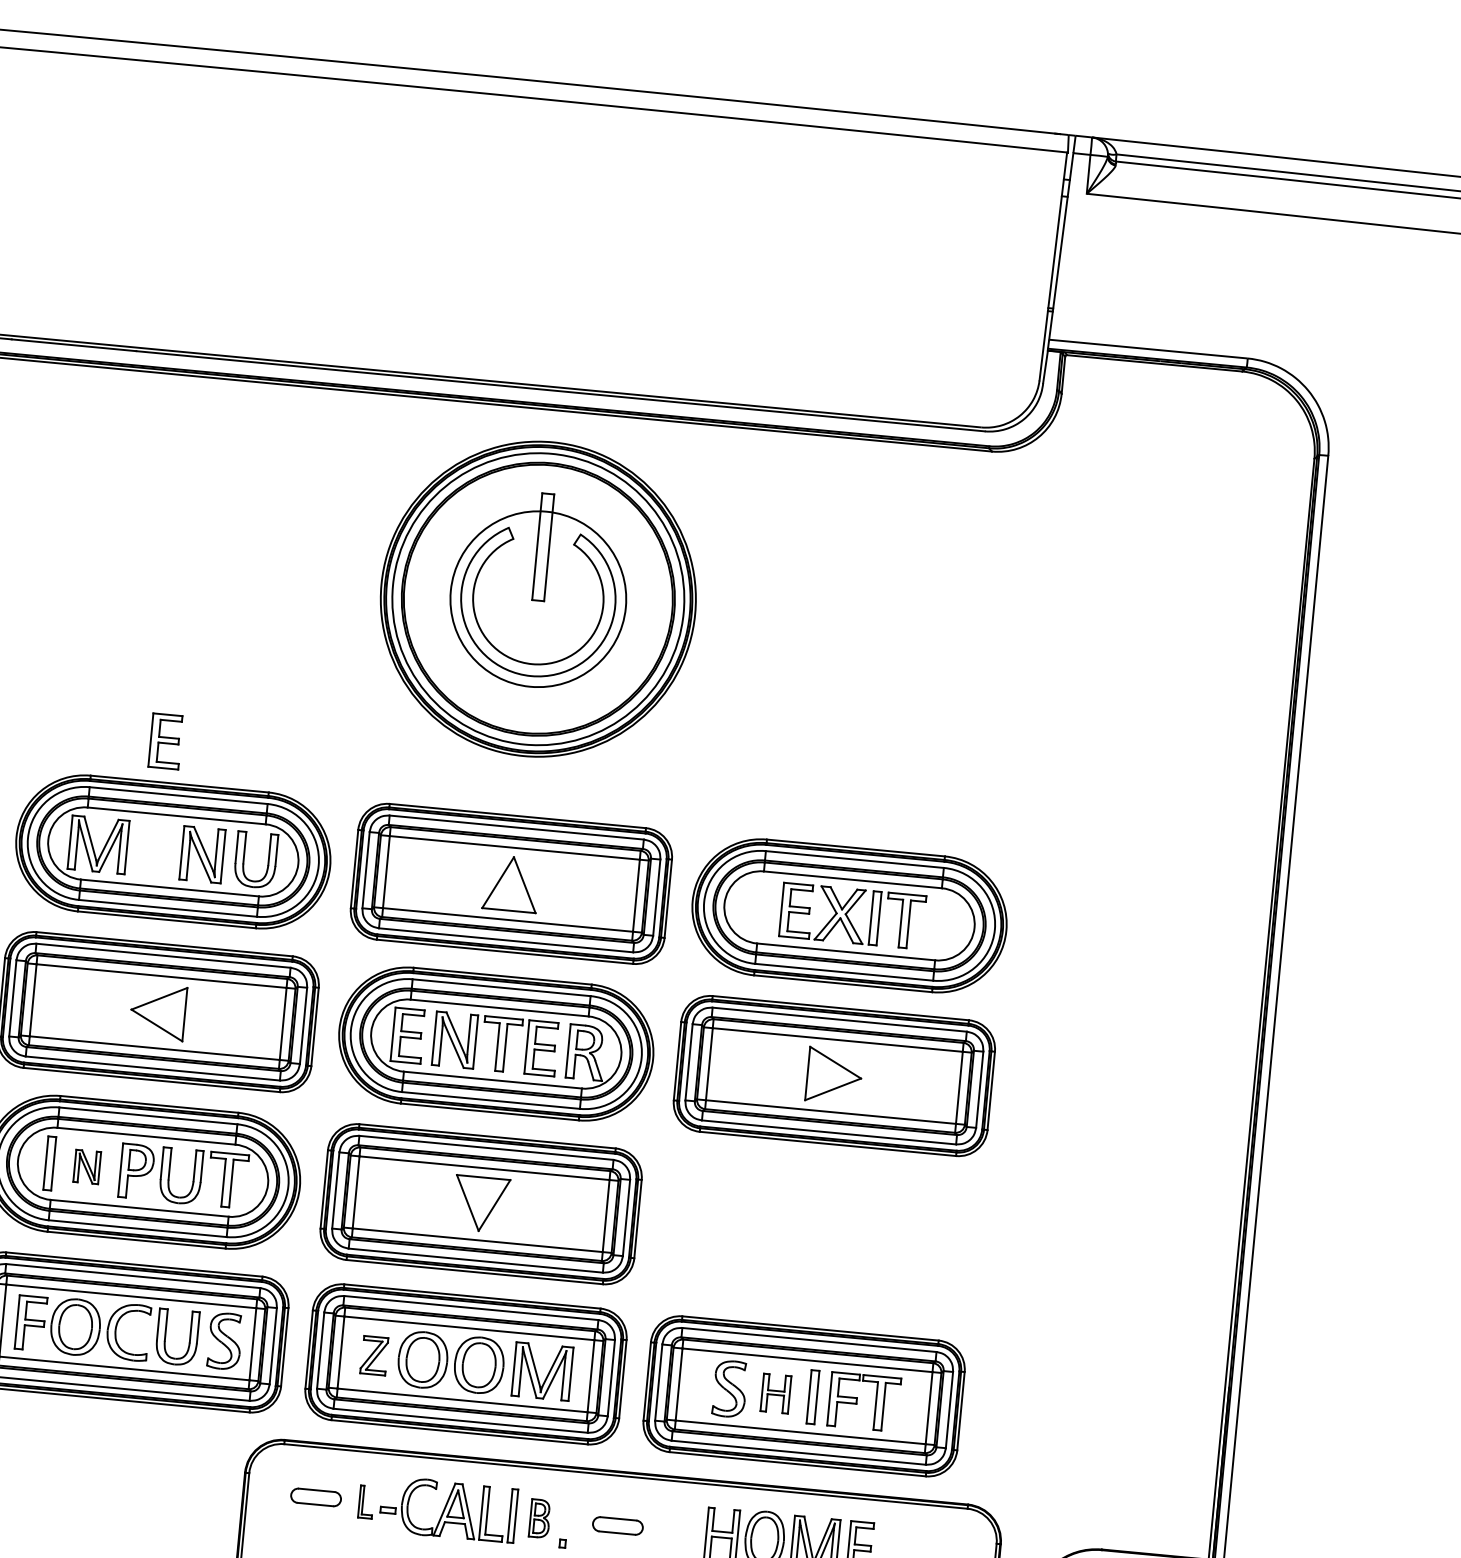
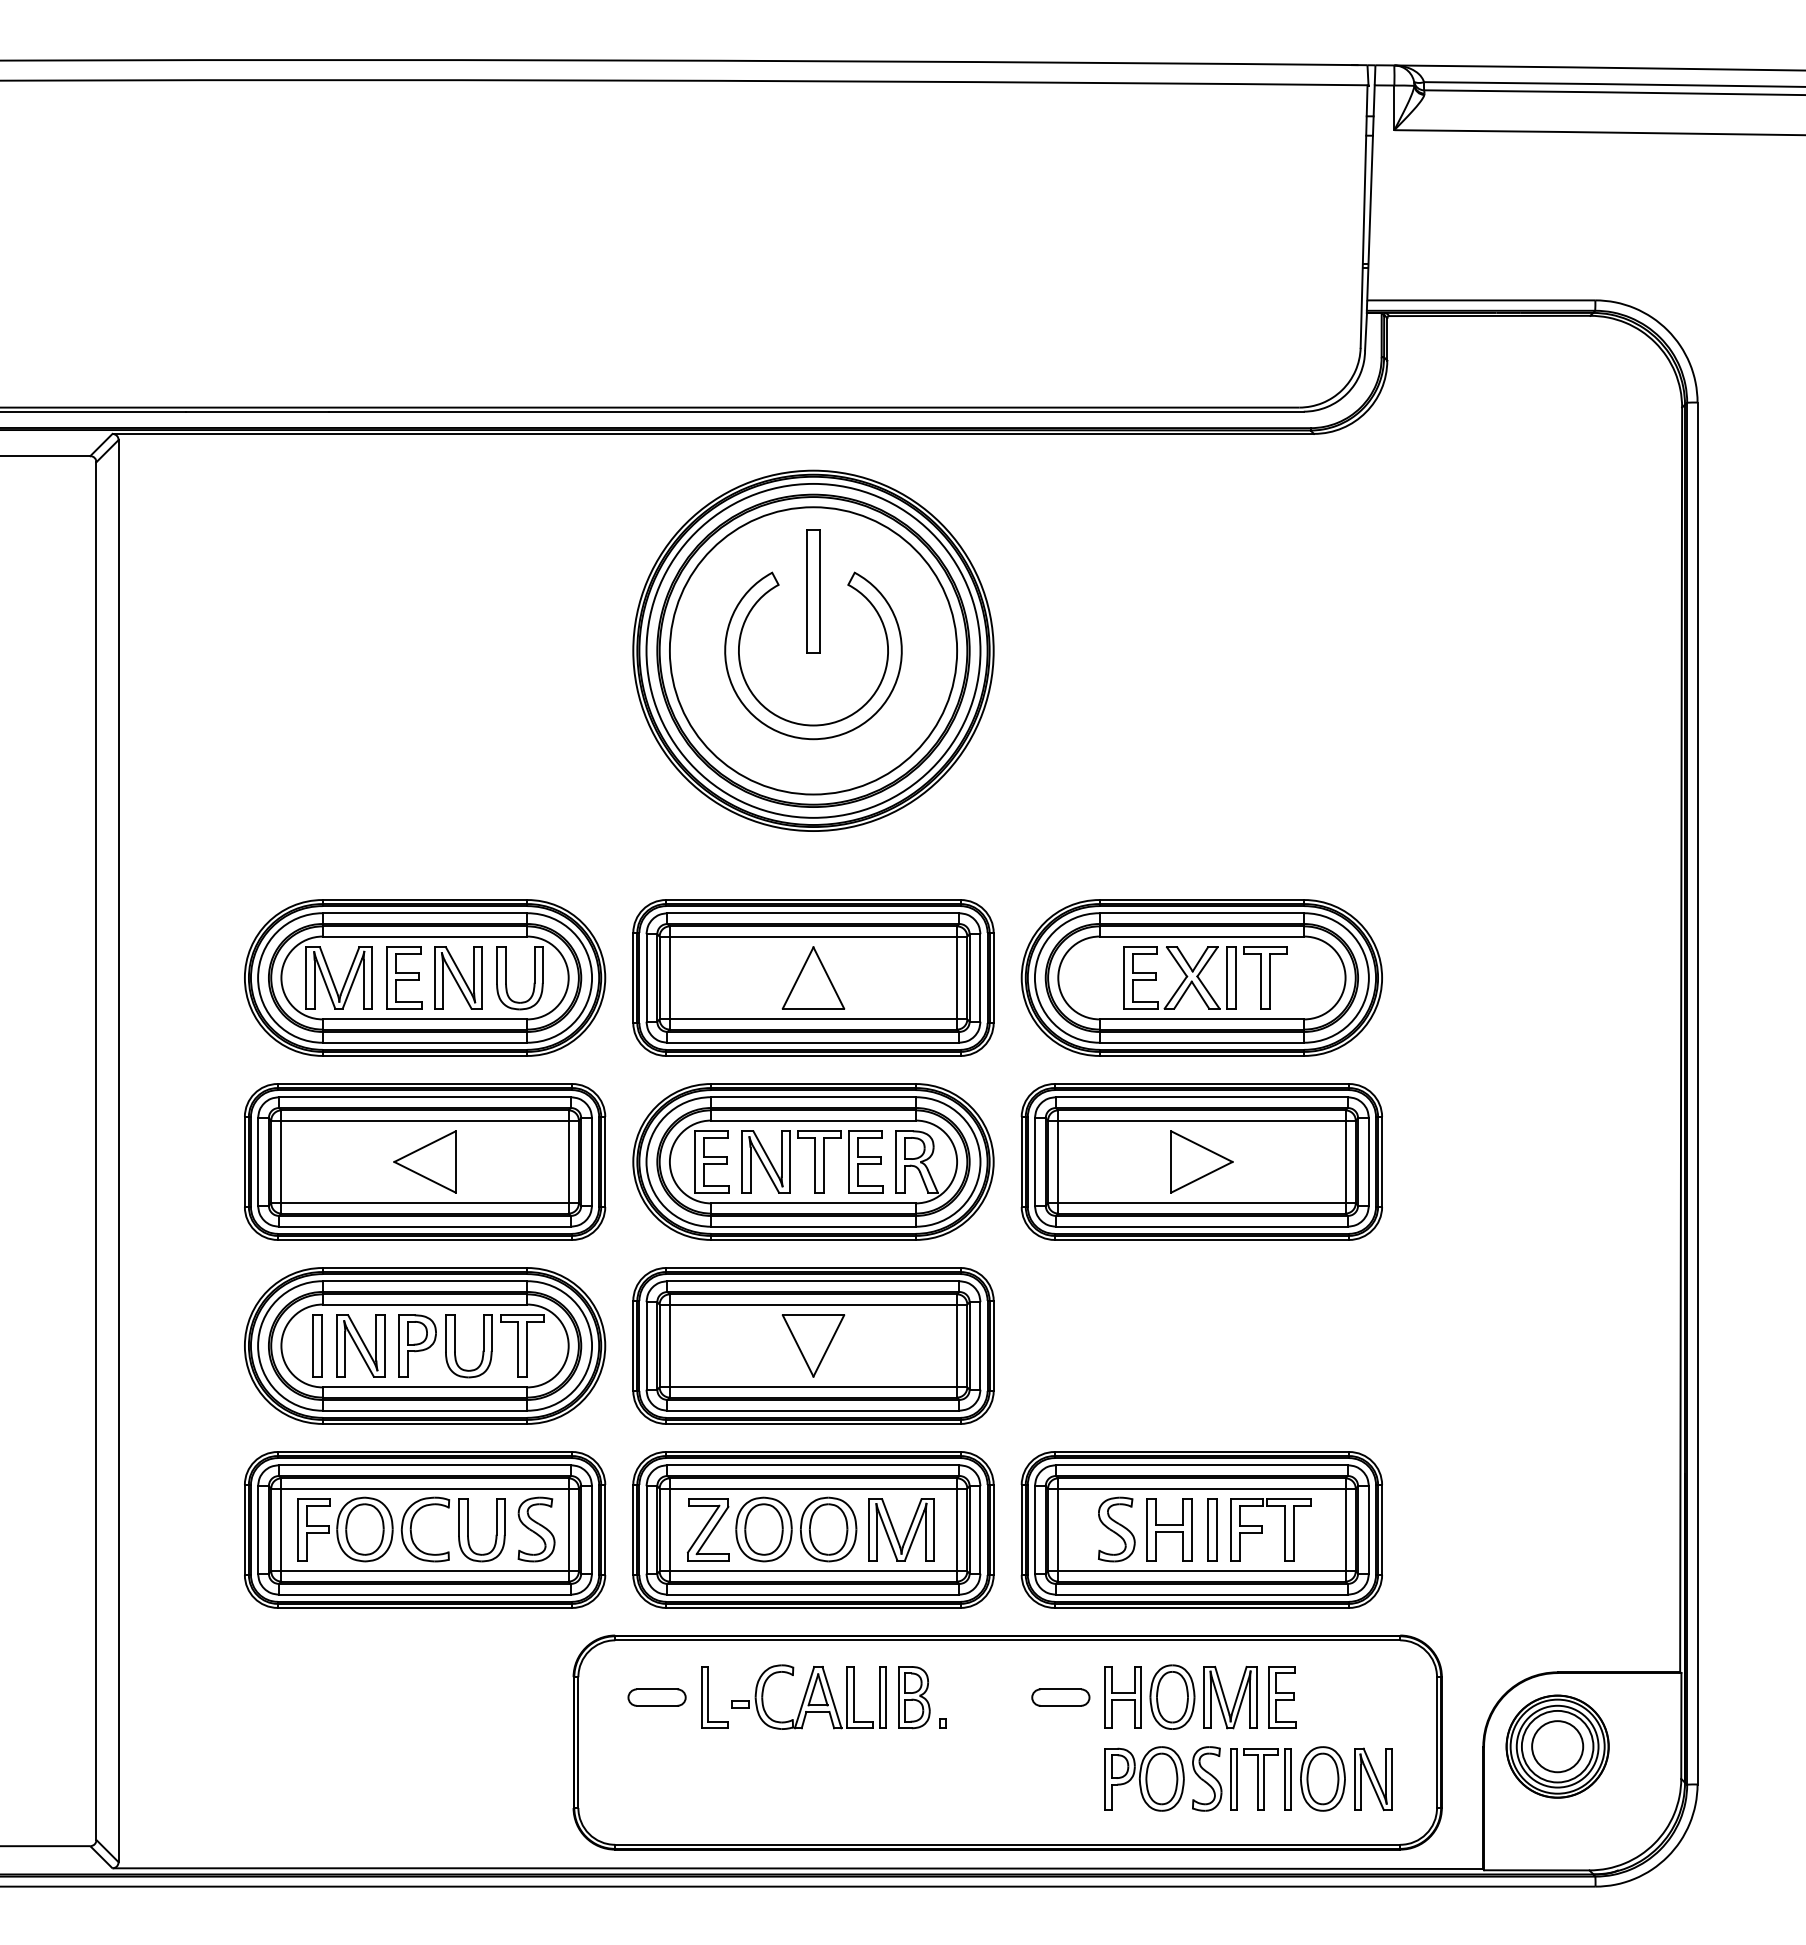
circle: (538, 598) -> (813, 650), size x1.43
part: (165, 741) -> (404, 977), moved
part: (86, 1166) -> (360, 1345), size x1.67
part: (373, 1355) -> (707, 1529), size x1.43
part: (775, 1393) -> (1169, 1529), size x1.43
part: (366, 1502) -> (714, 1697), size x1.67
part: (540, 1518) -> (914, 1697), size x1.43
part: (617, 1525) -> (1060, 1697), moved

